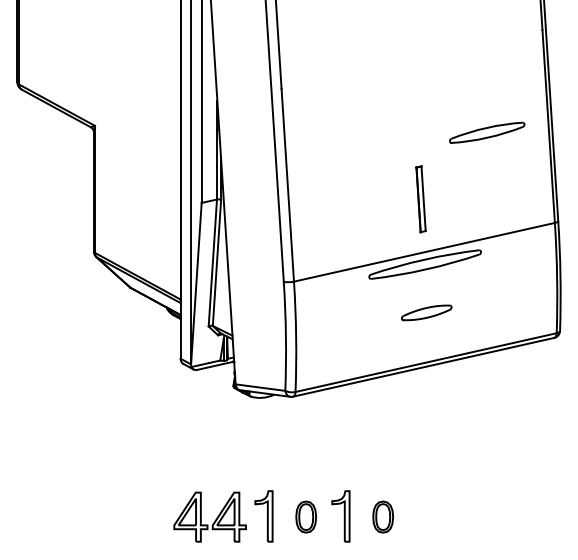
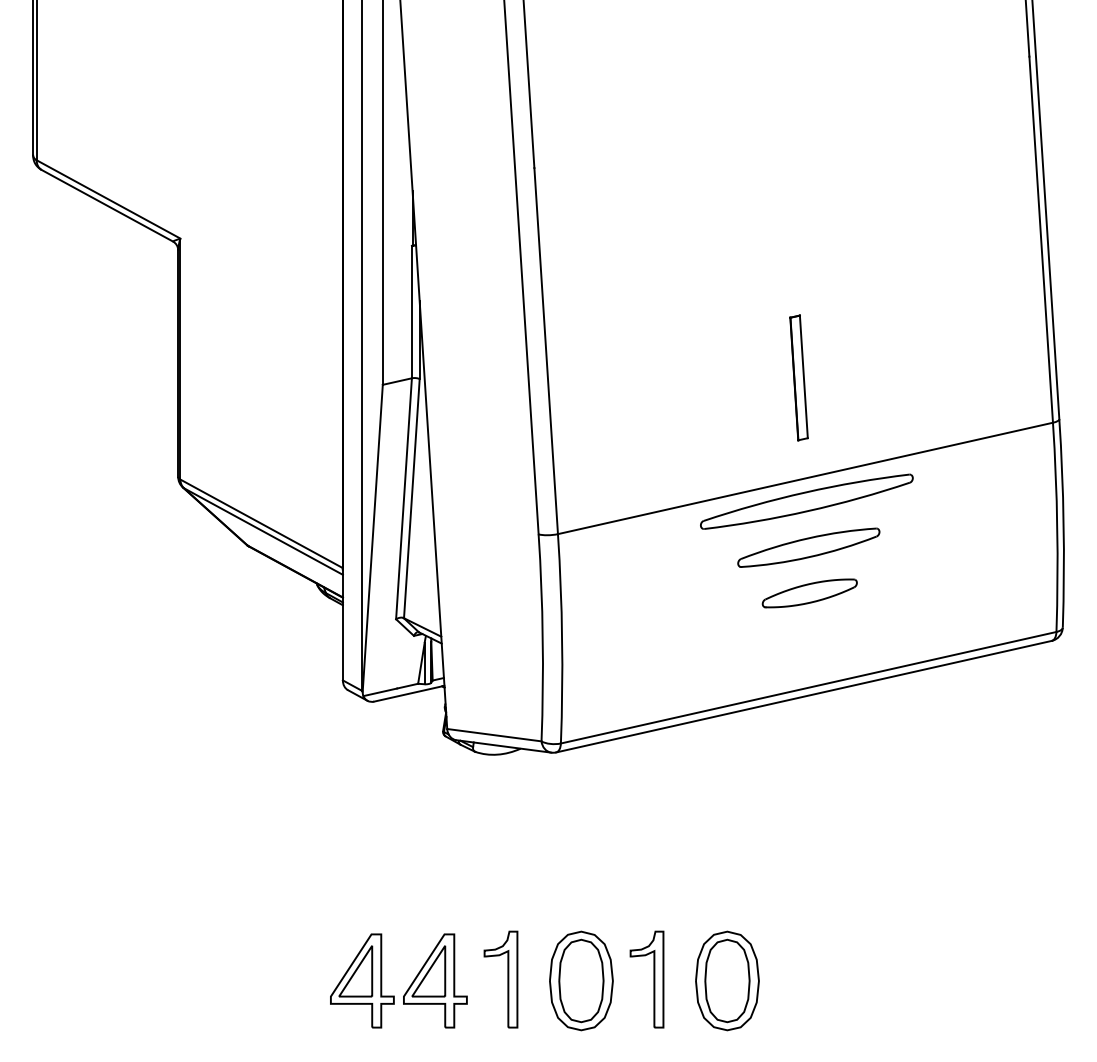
part: (487, 132) -> (809, 547), moved
part: (305, 516) -> (579, 979), size x1.67
part: (382, 516) -> (725, 979), size x1.67

